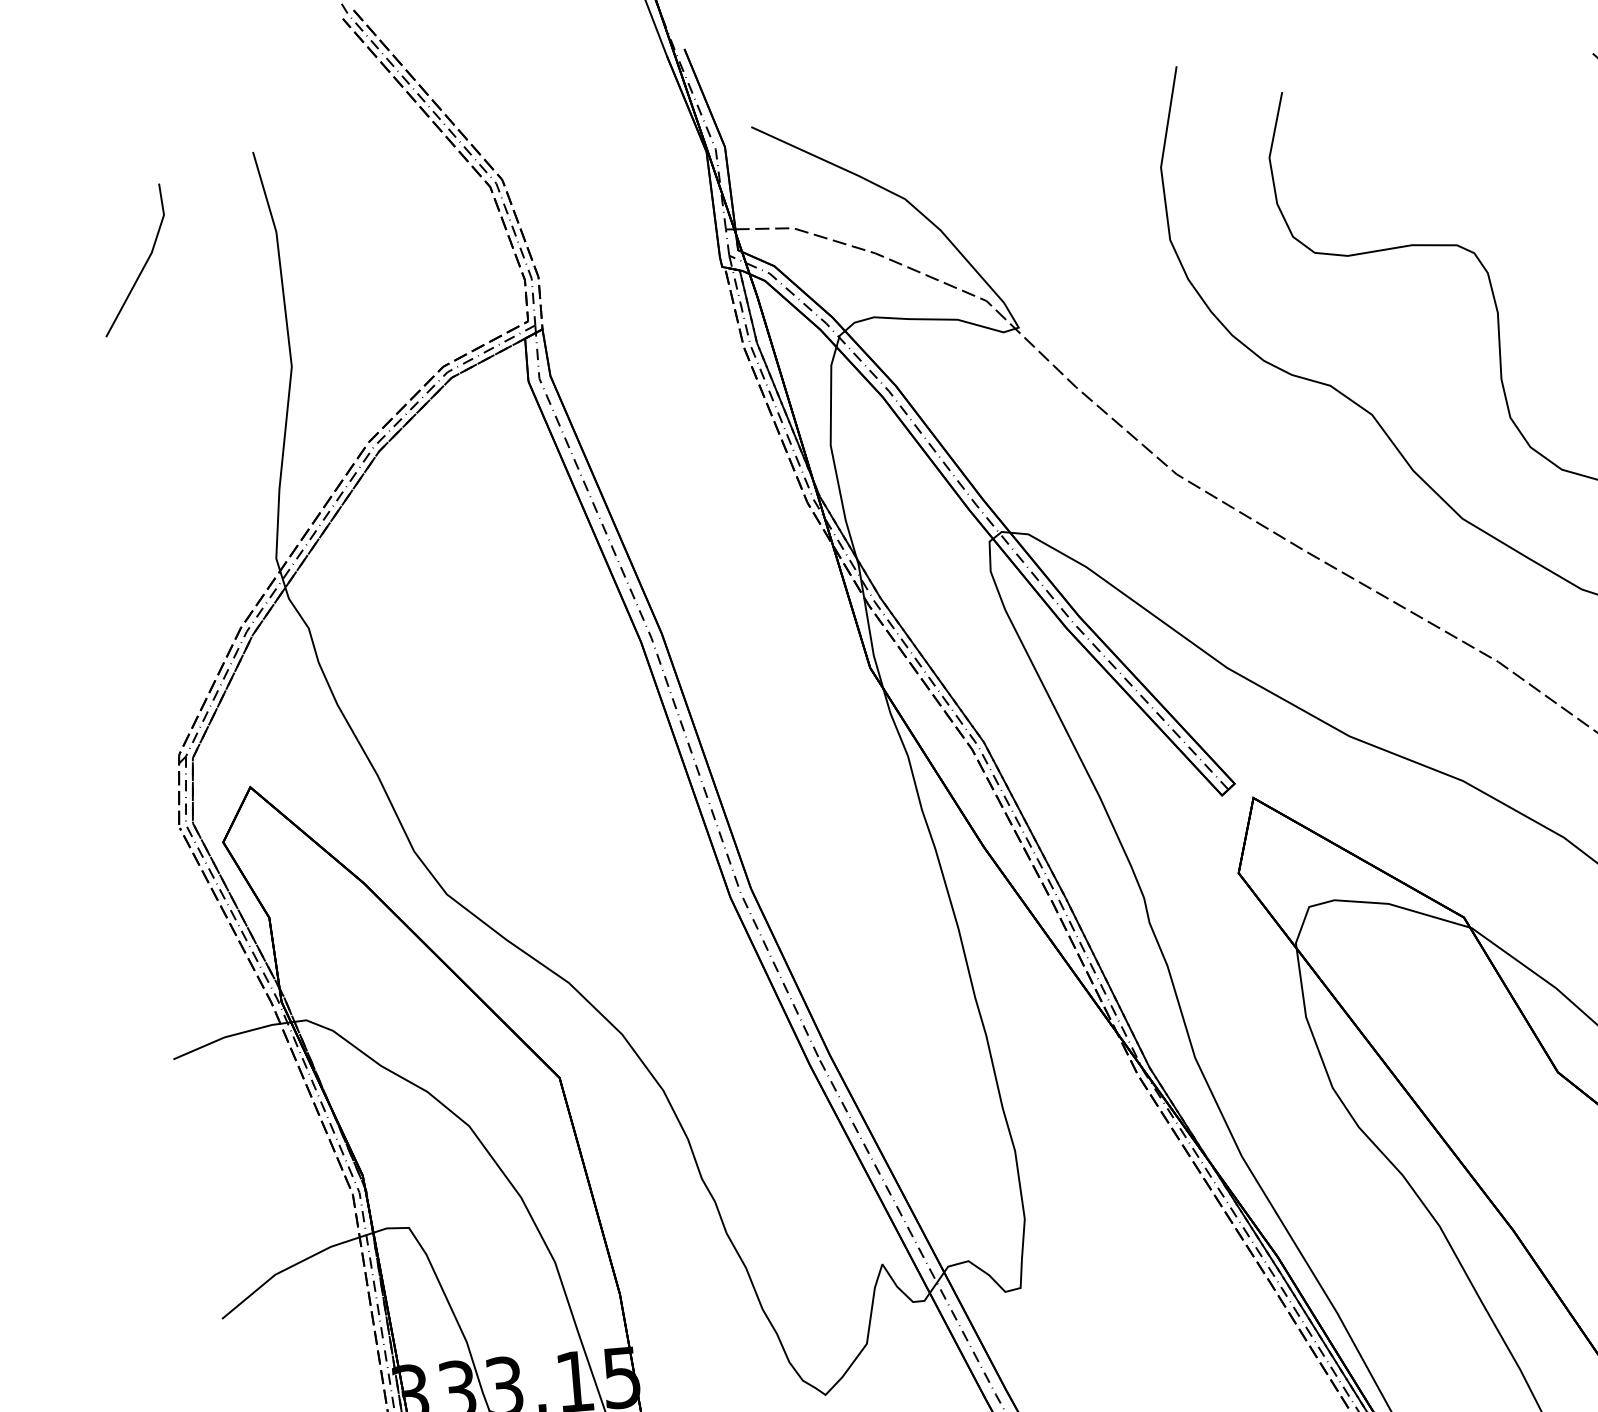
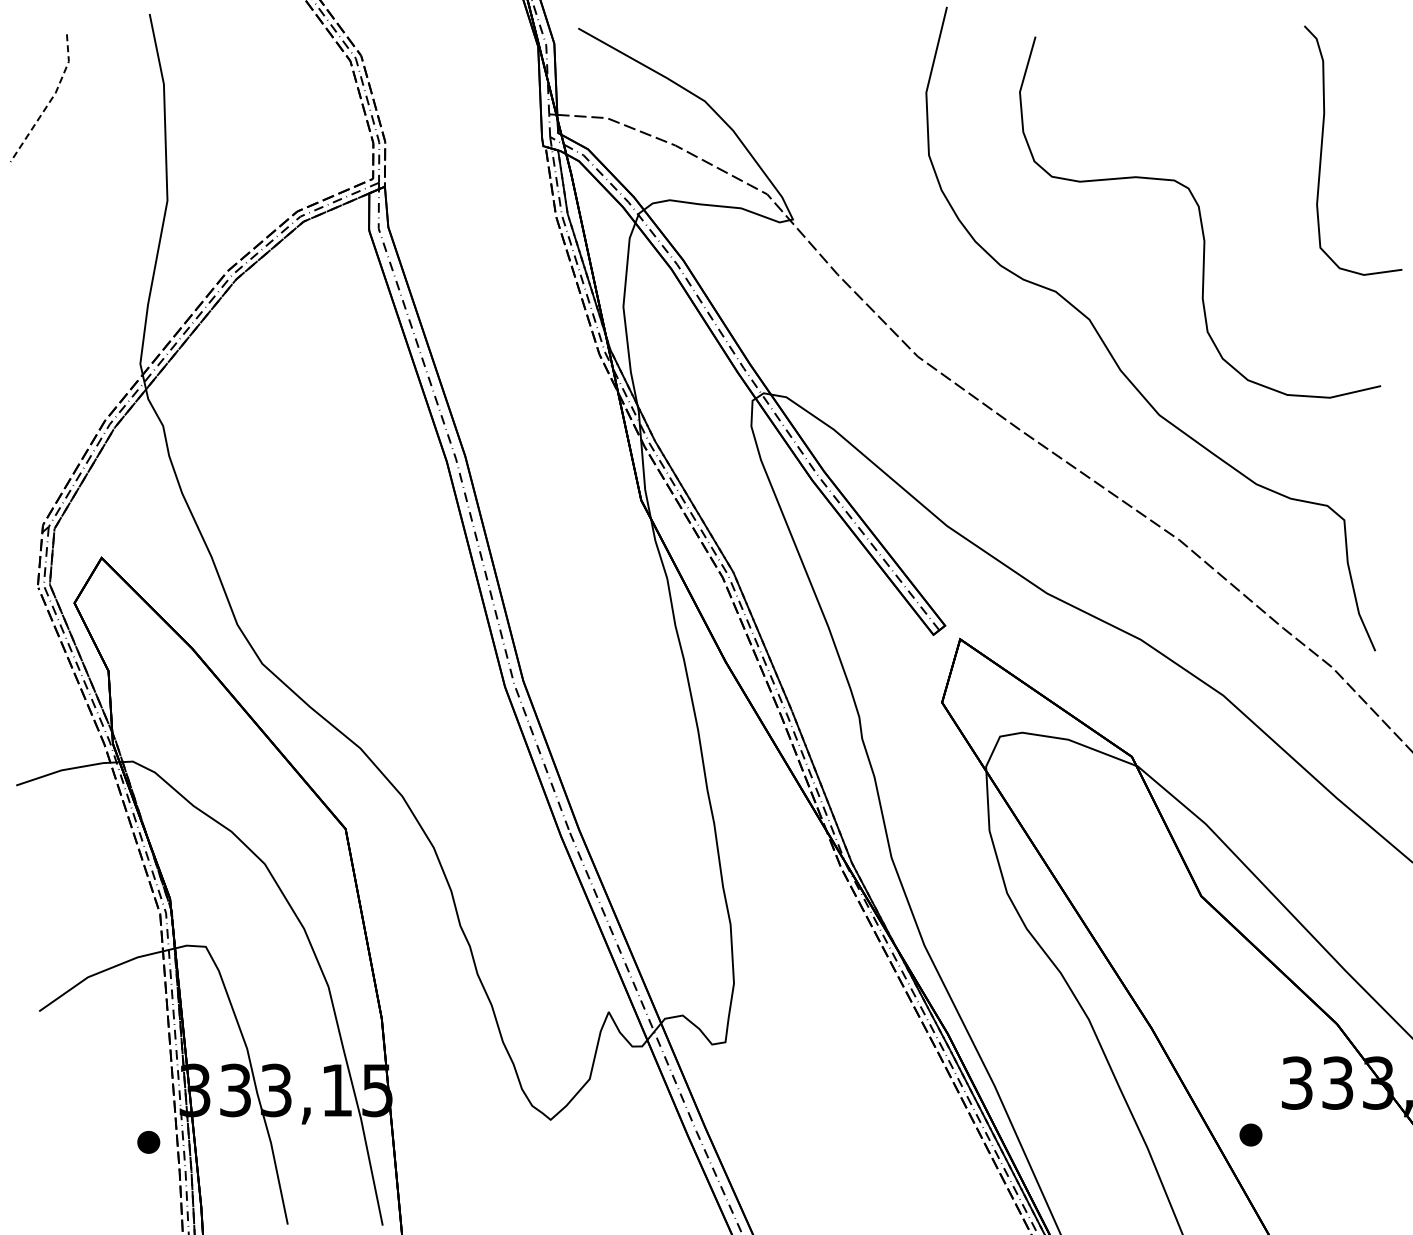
line: (146, 261) -> (50, 100), solid -> dashed

